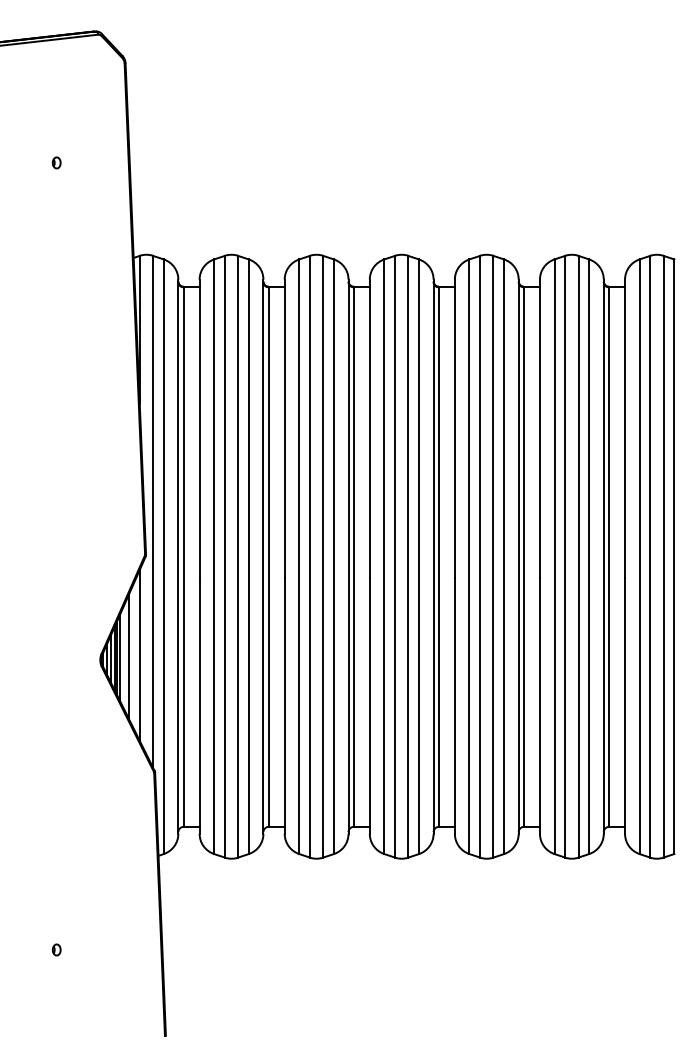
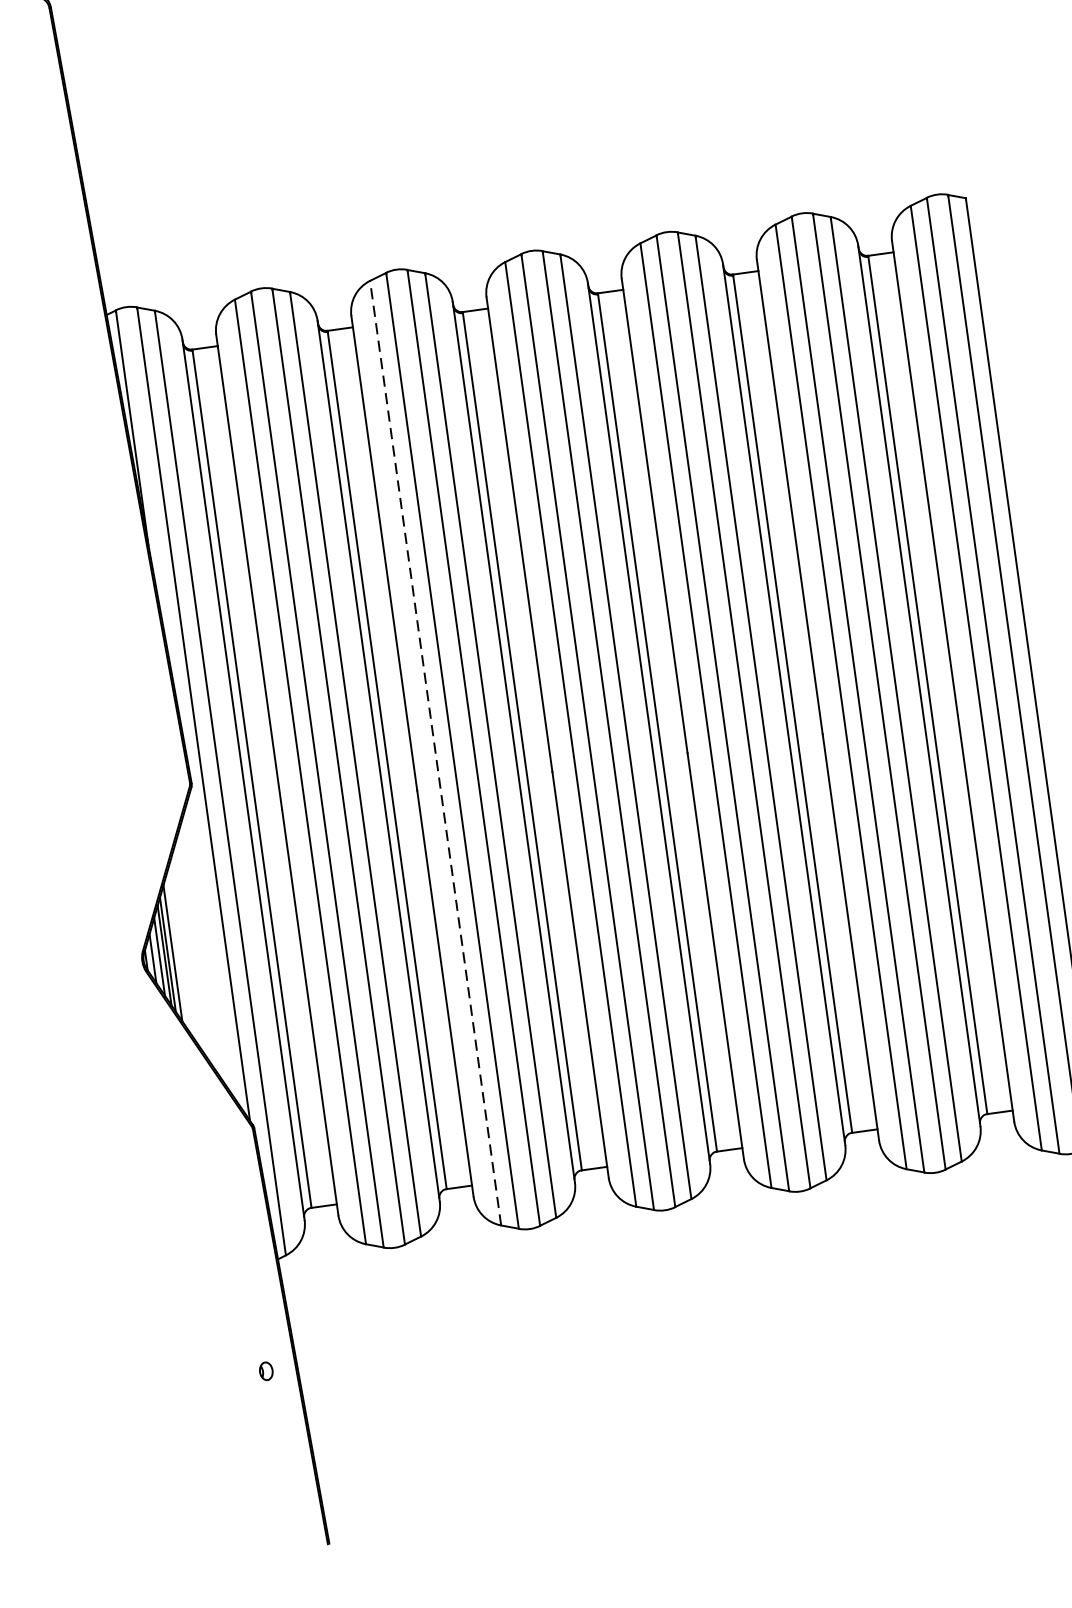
line: (299, 556) -> (435, 752), solid -> dashed
line: (139, 655) -> (203, 945), removed
line: (129, 656) -> (187, 949), removed
part: (56, 949) -> (265, 1370), moved

